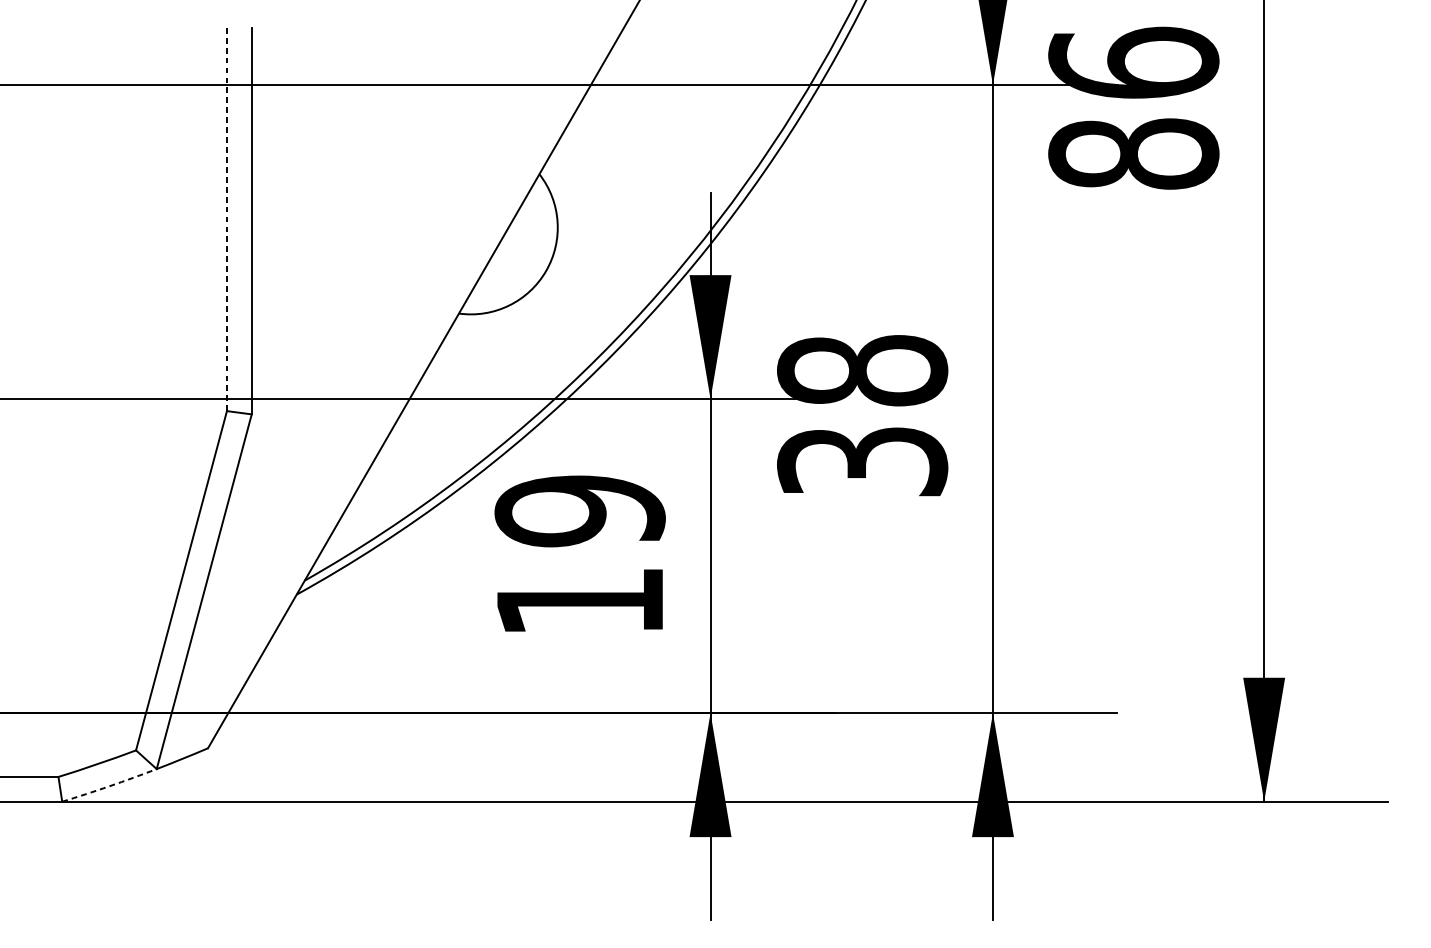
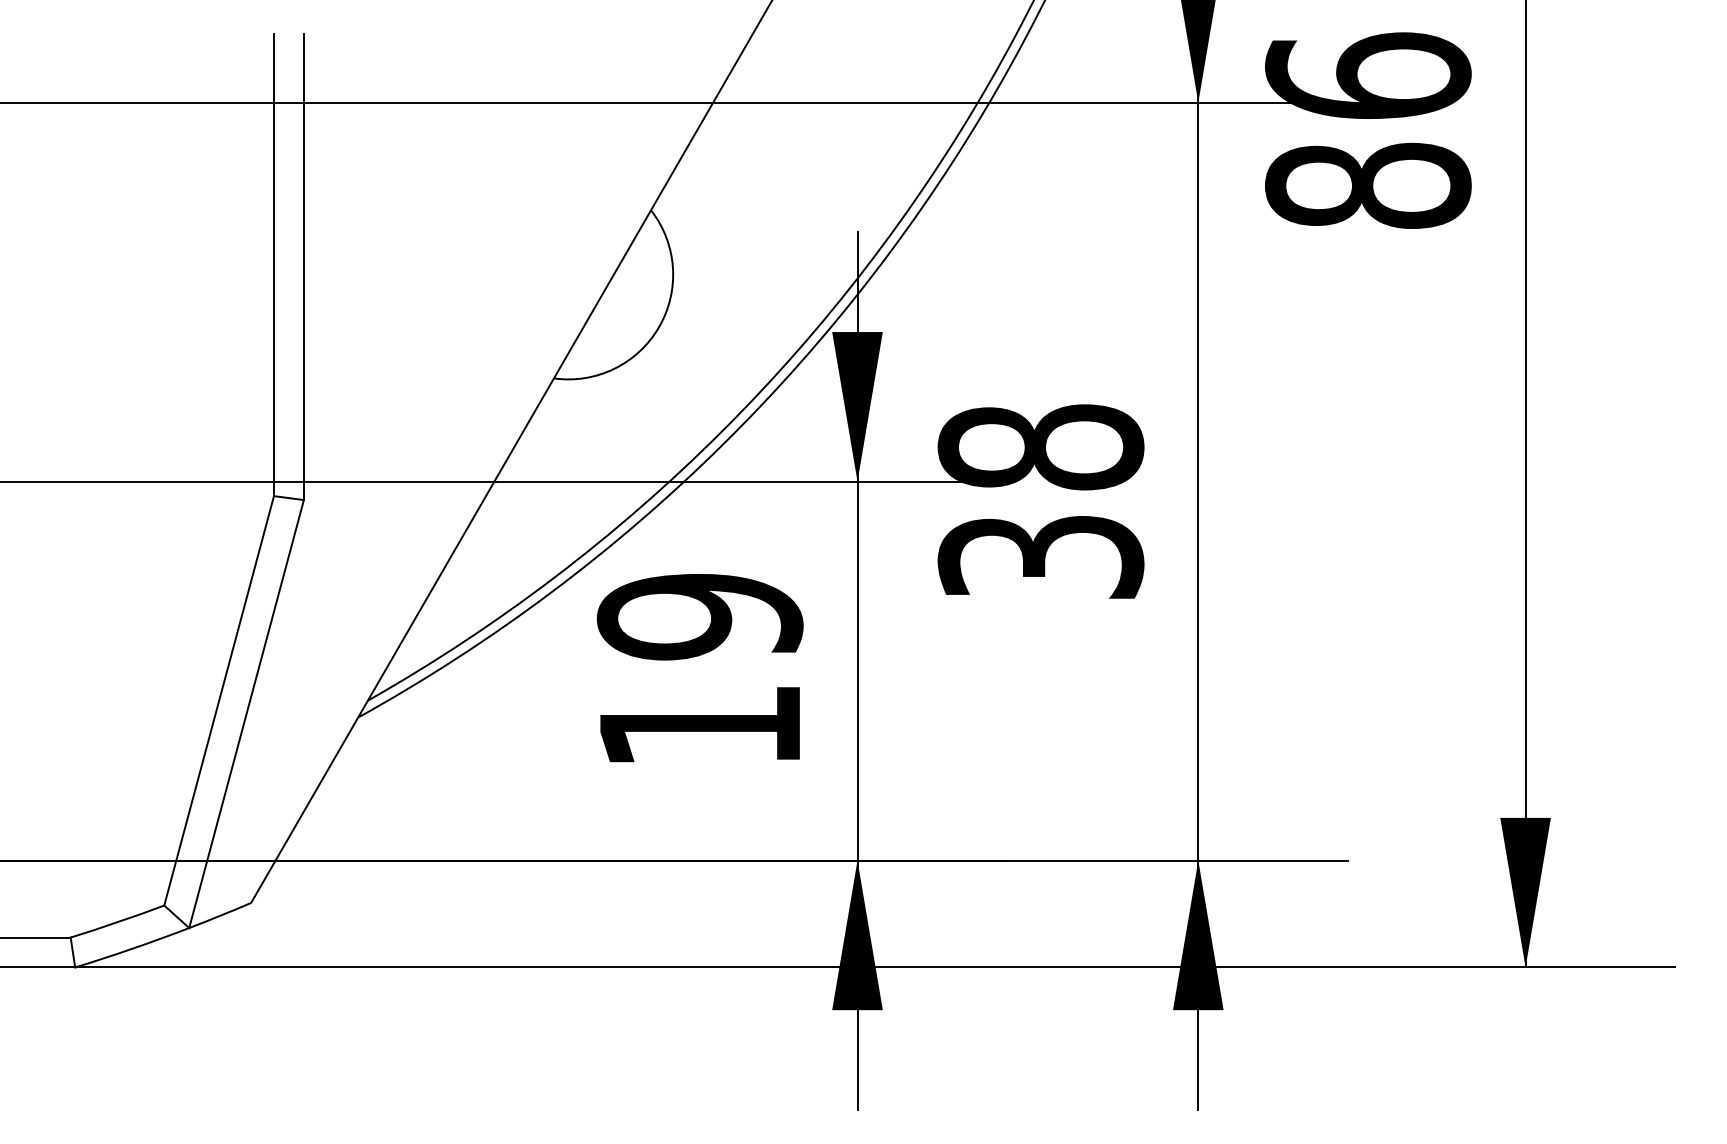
line: (226, 219) -> (273, 264), dashed -> solid
arc: (109, 786) -> (132, 948), dashed -> solid

